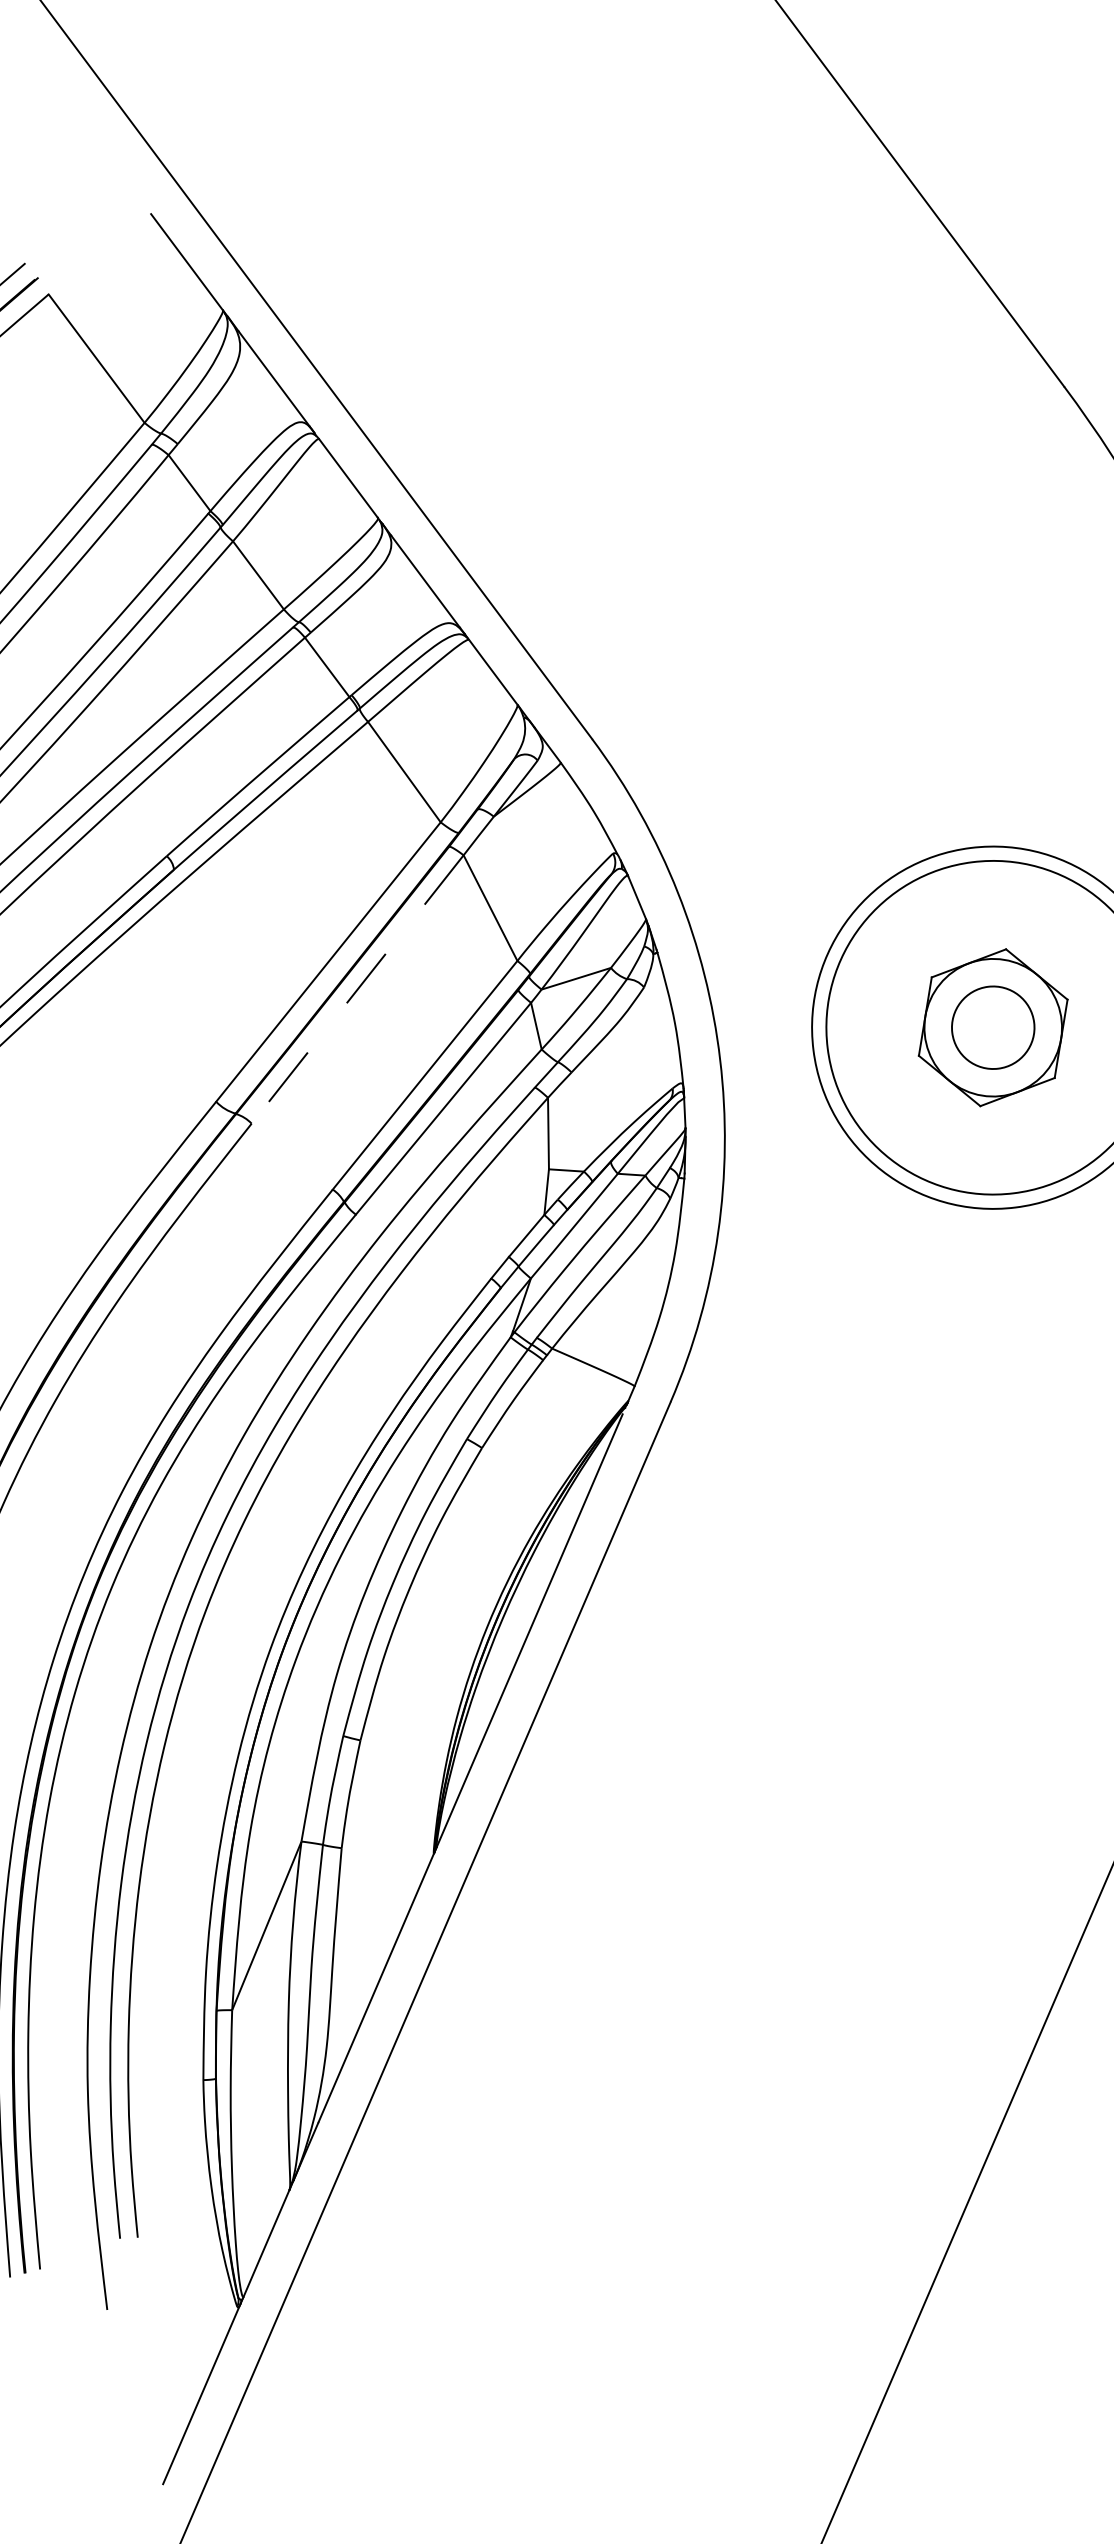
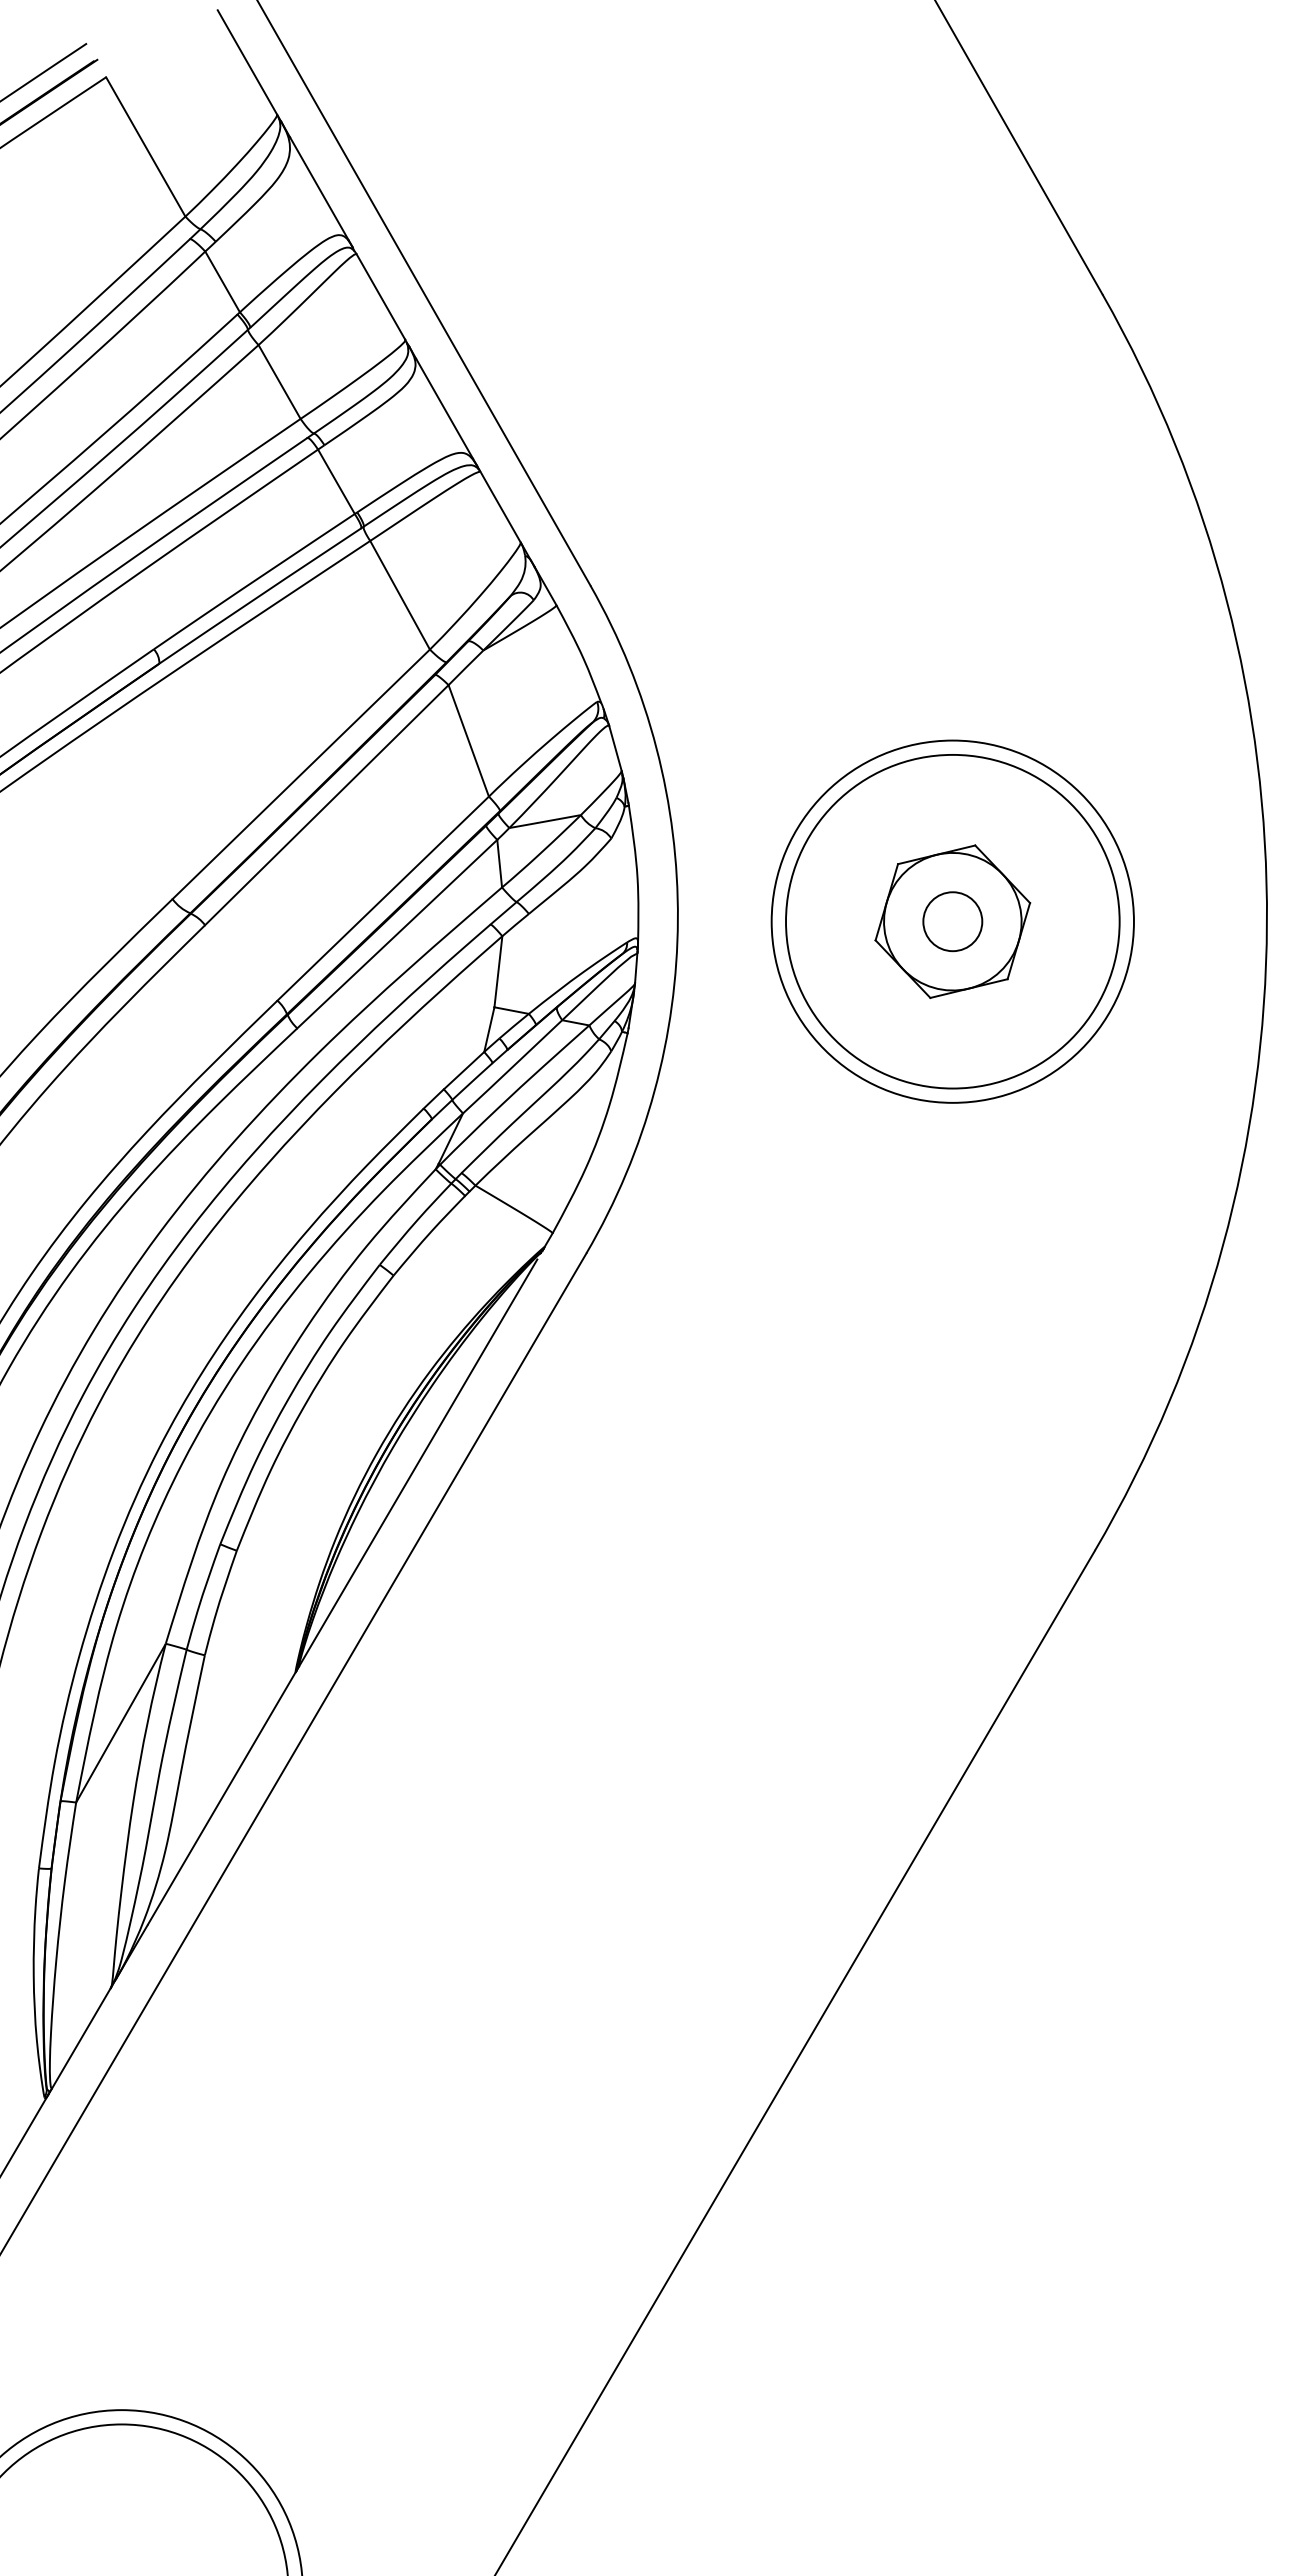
line: (357, 989) -> (326, 805), dashed -> solid
circle: (992, 1027) -> (952, 921), size x0.71

